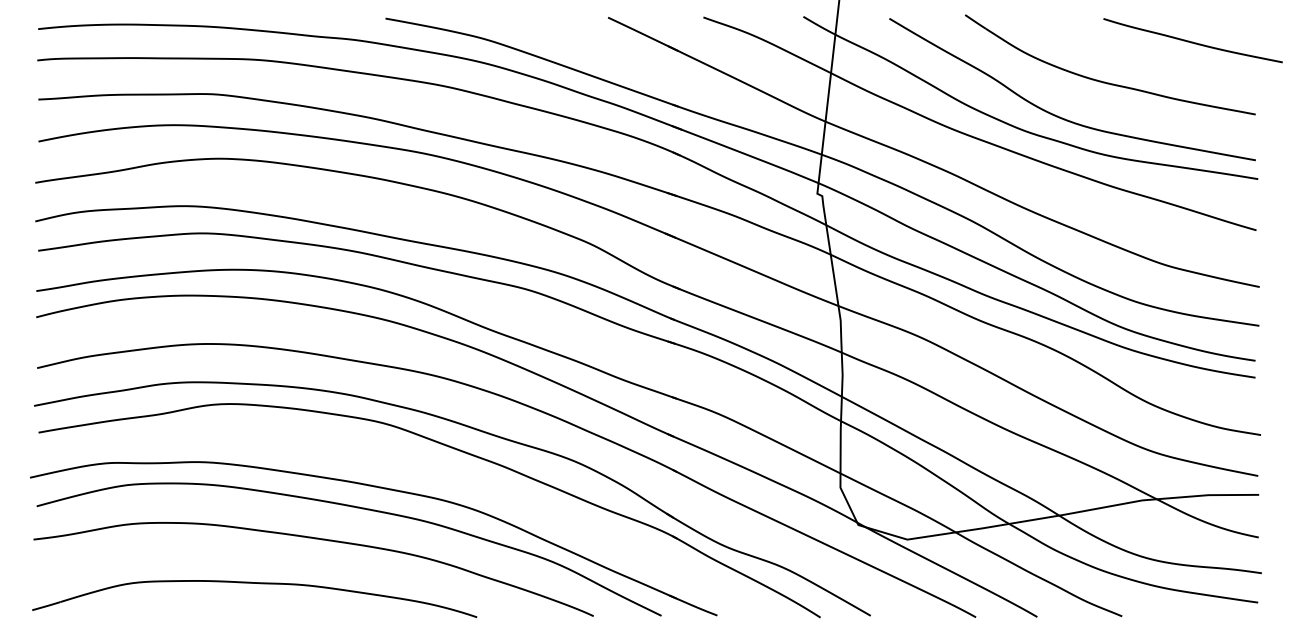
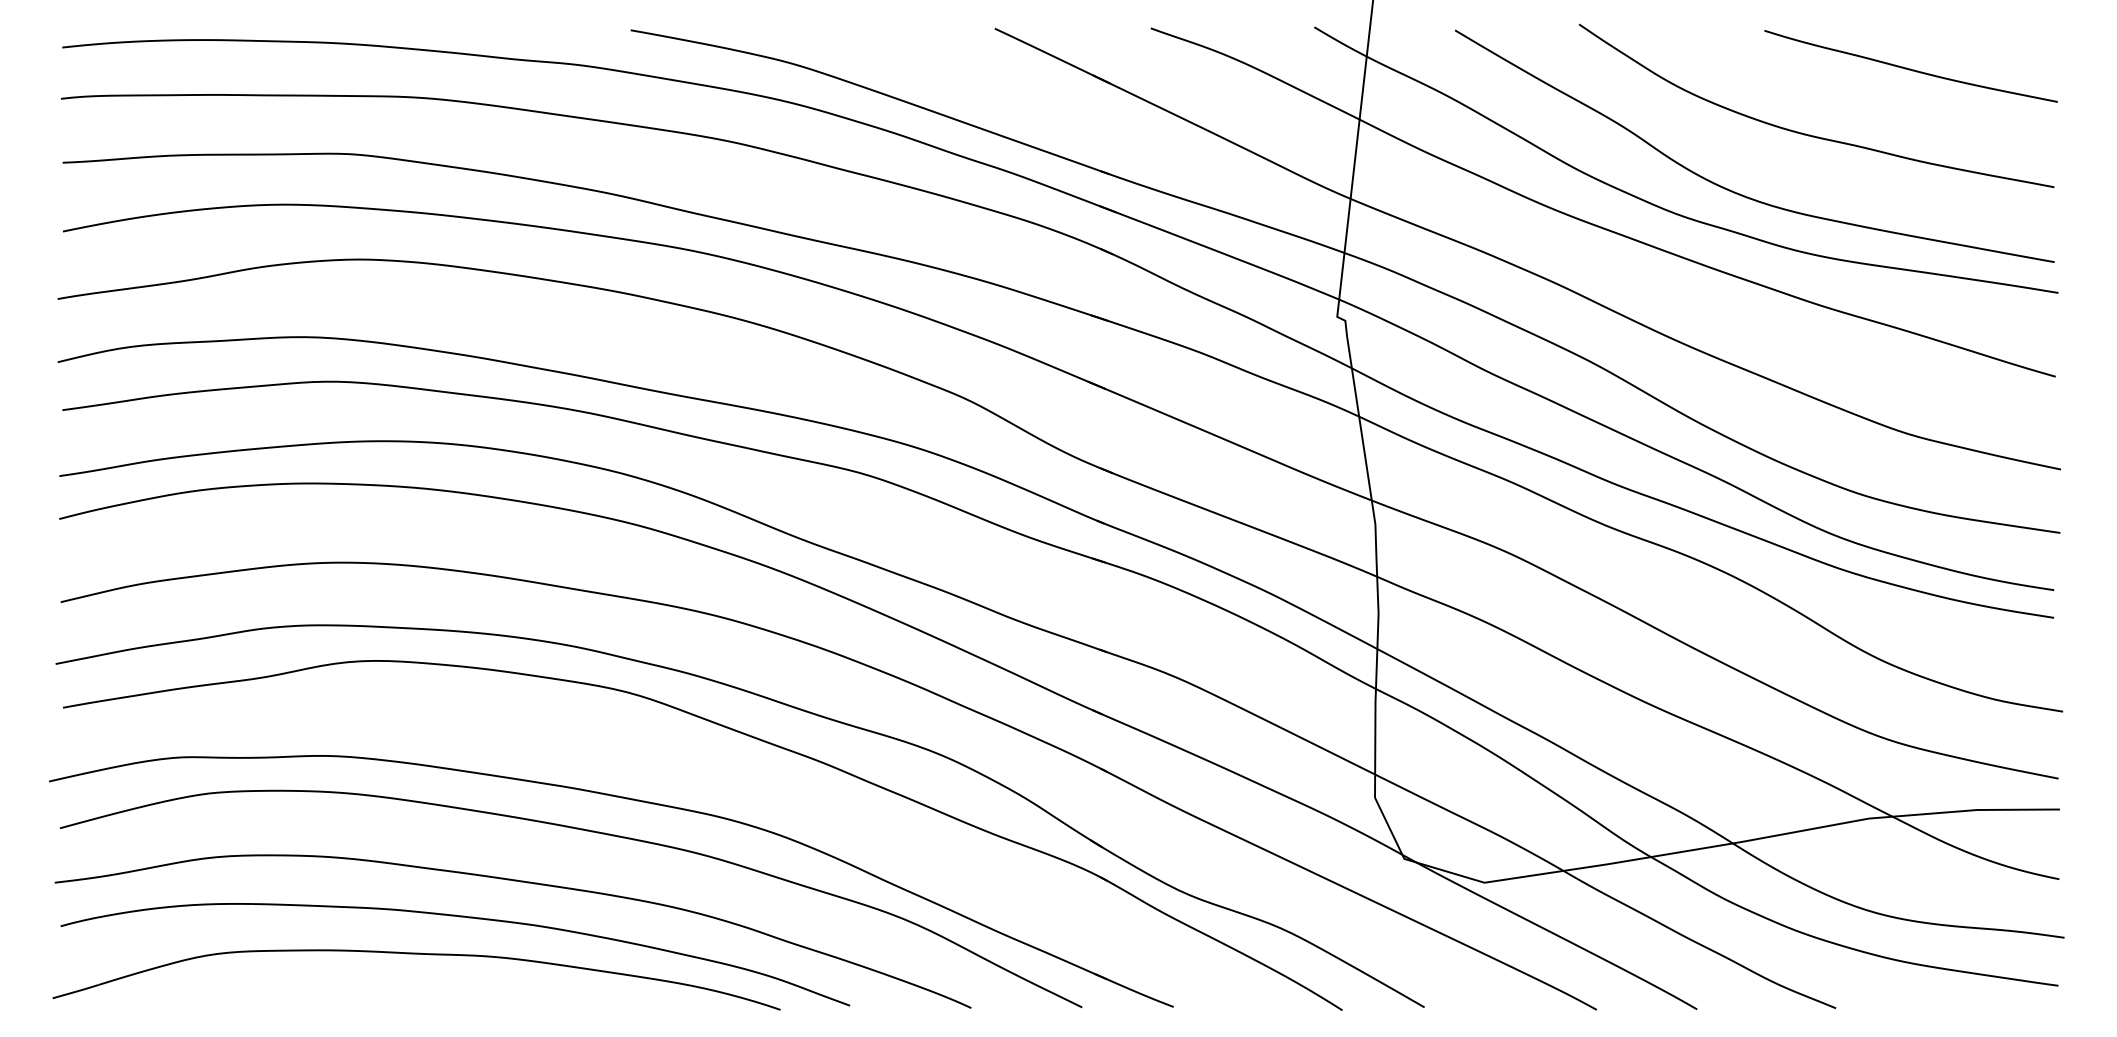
curve: (1192, 41) -> (1910, 67), moved
part: (282, 561) -> (462, 918), added

